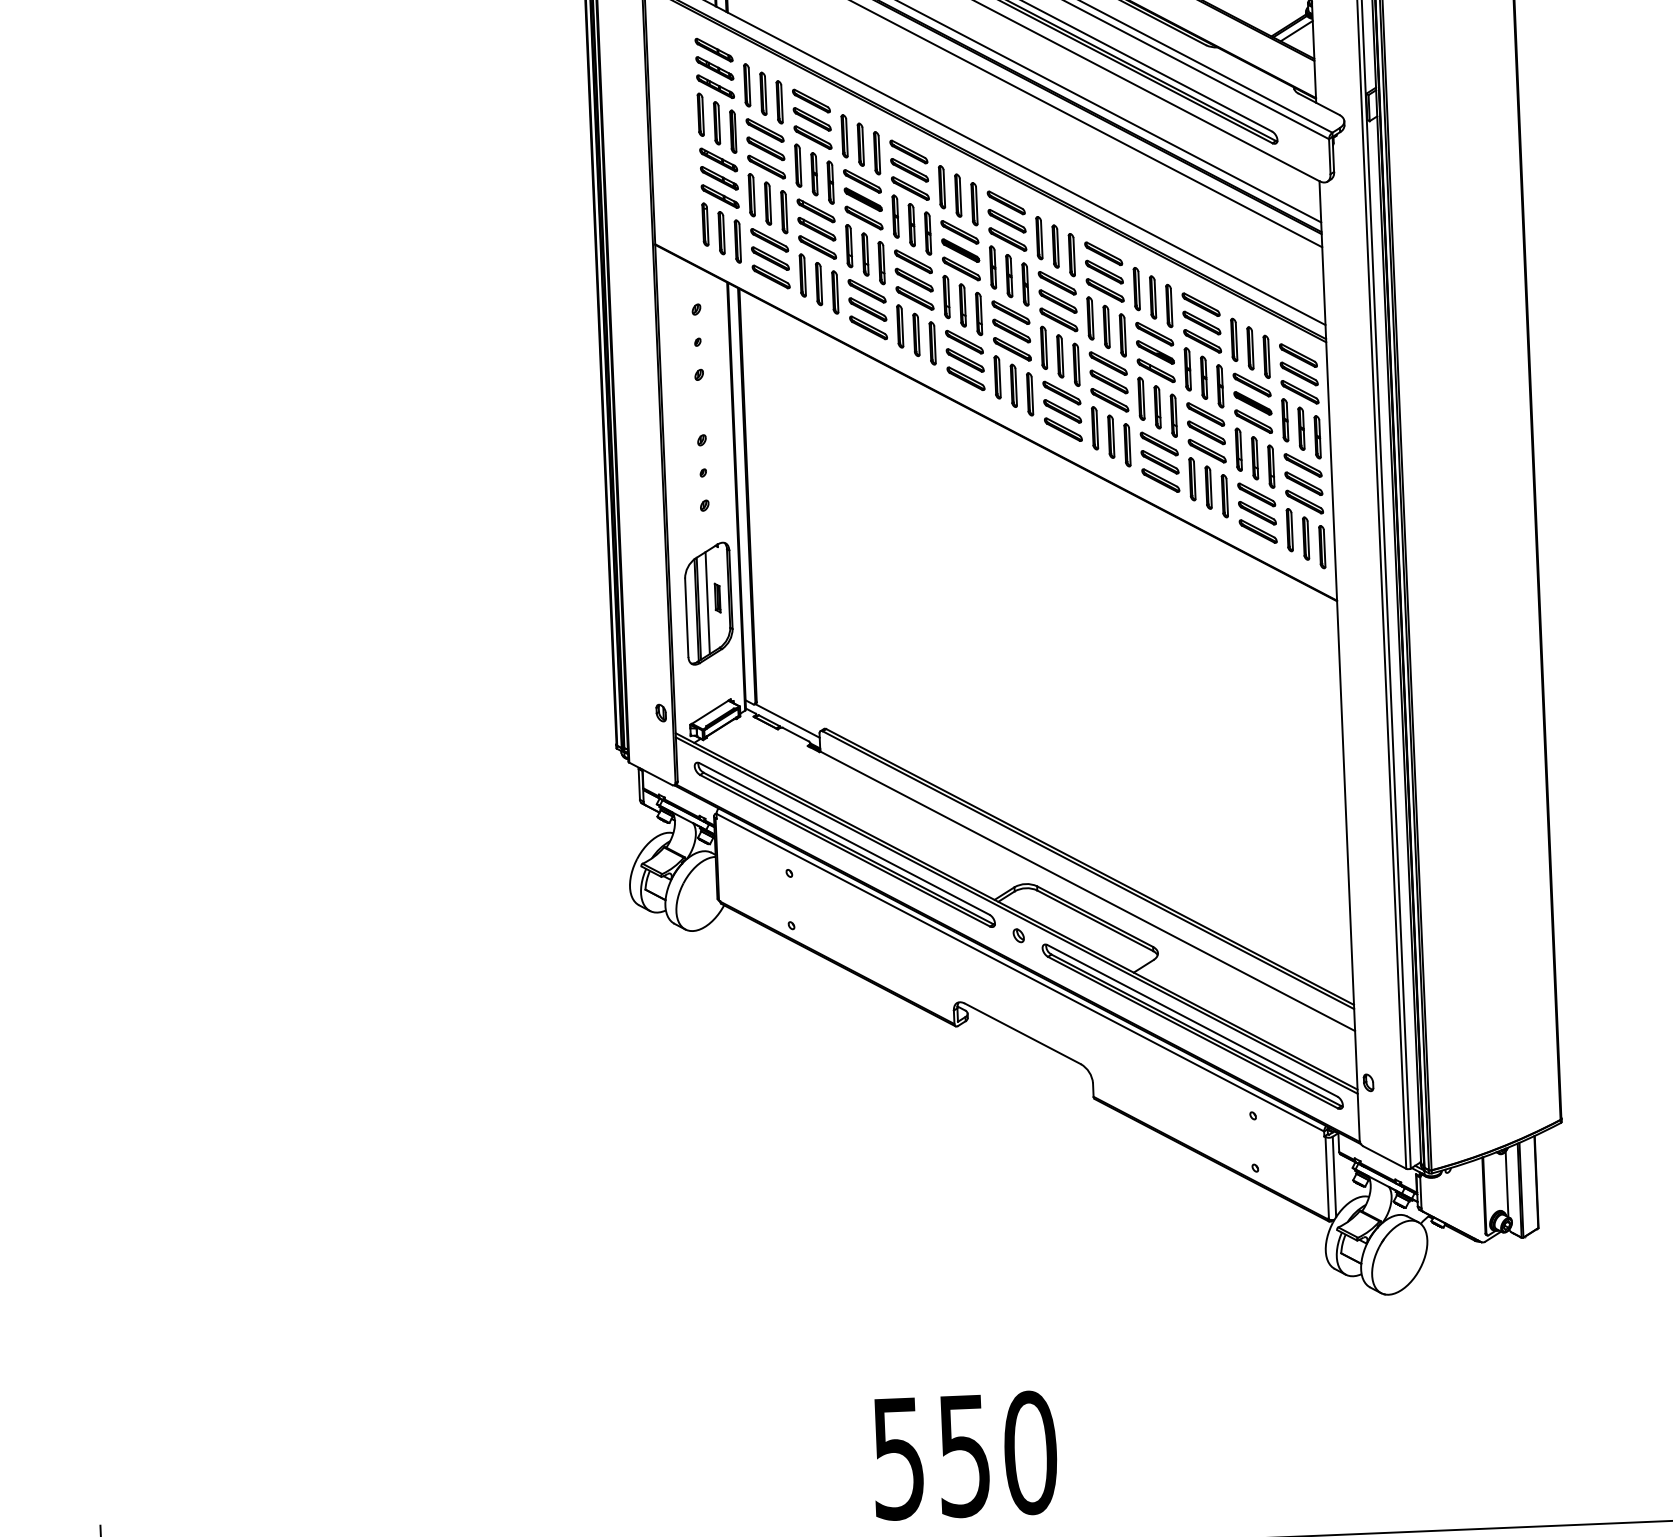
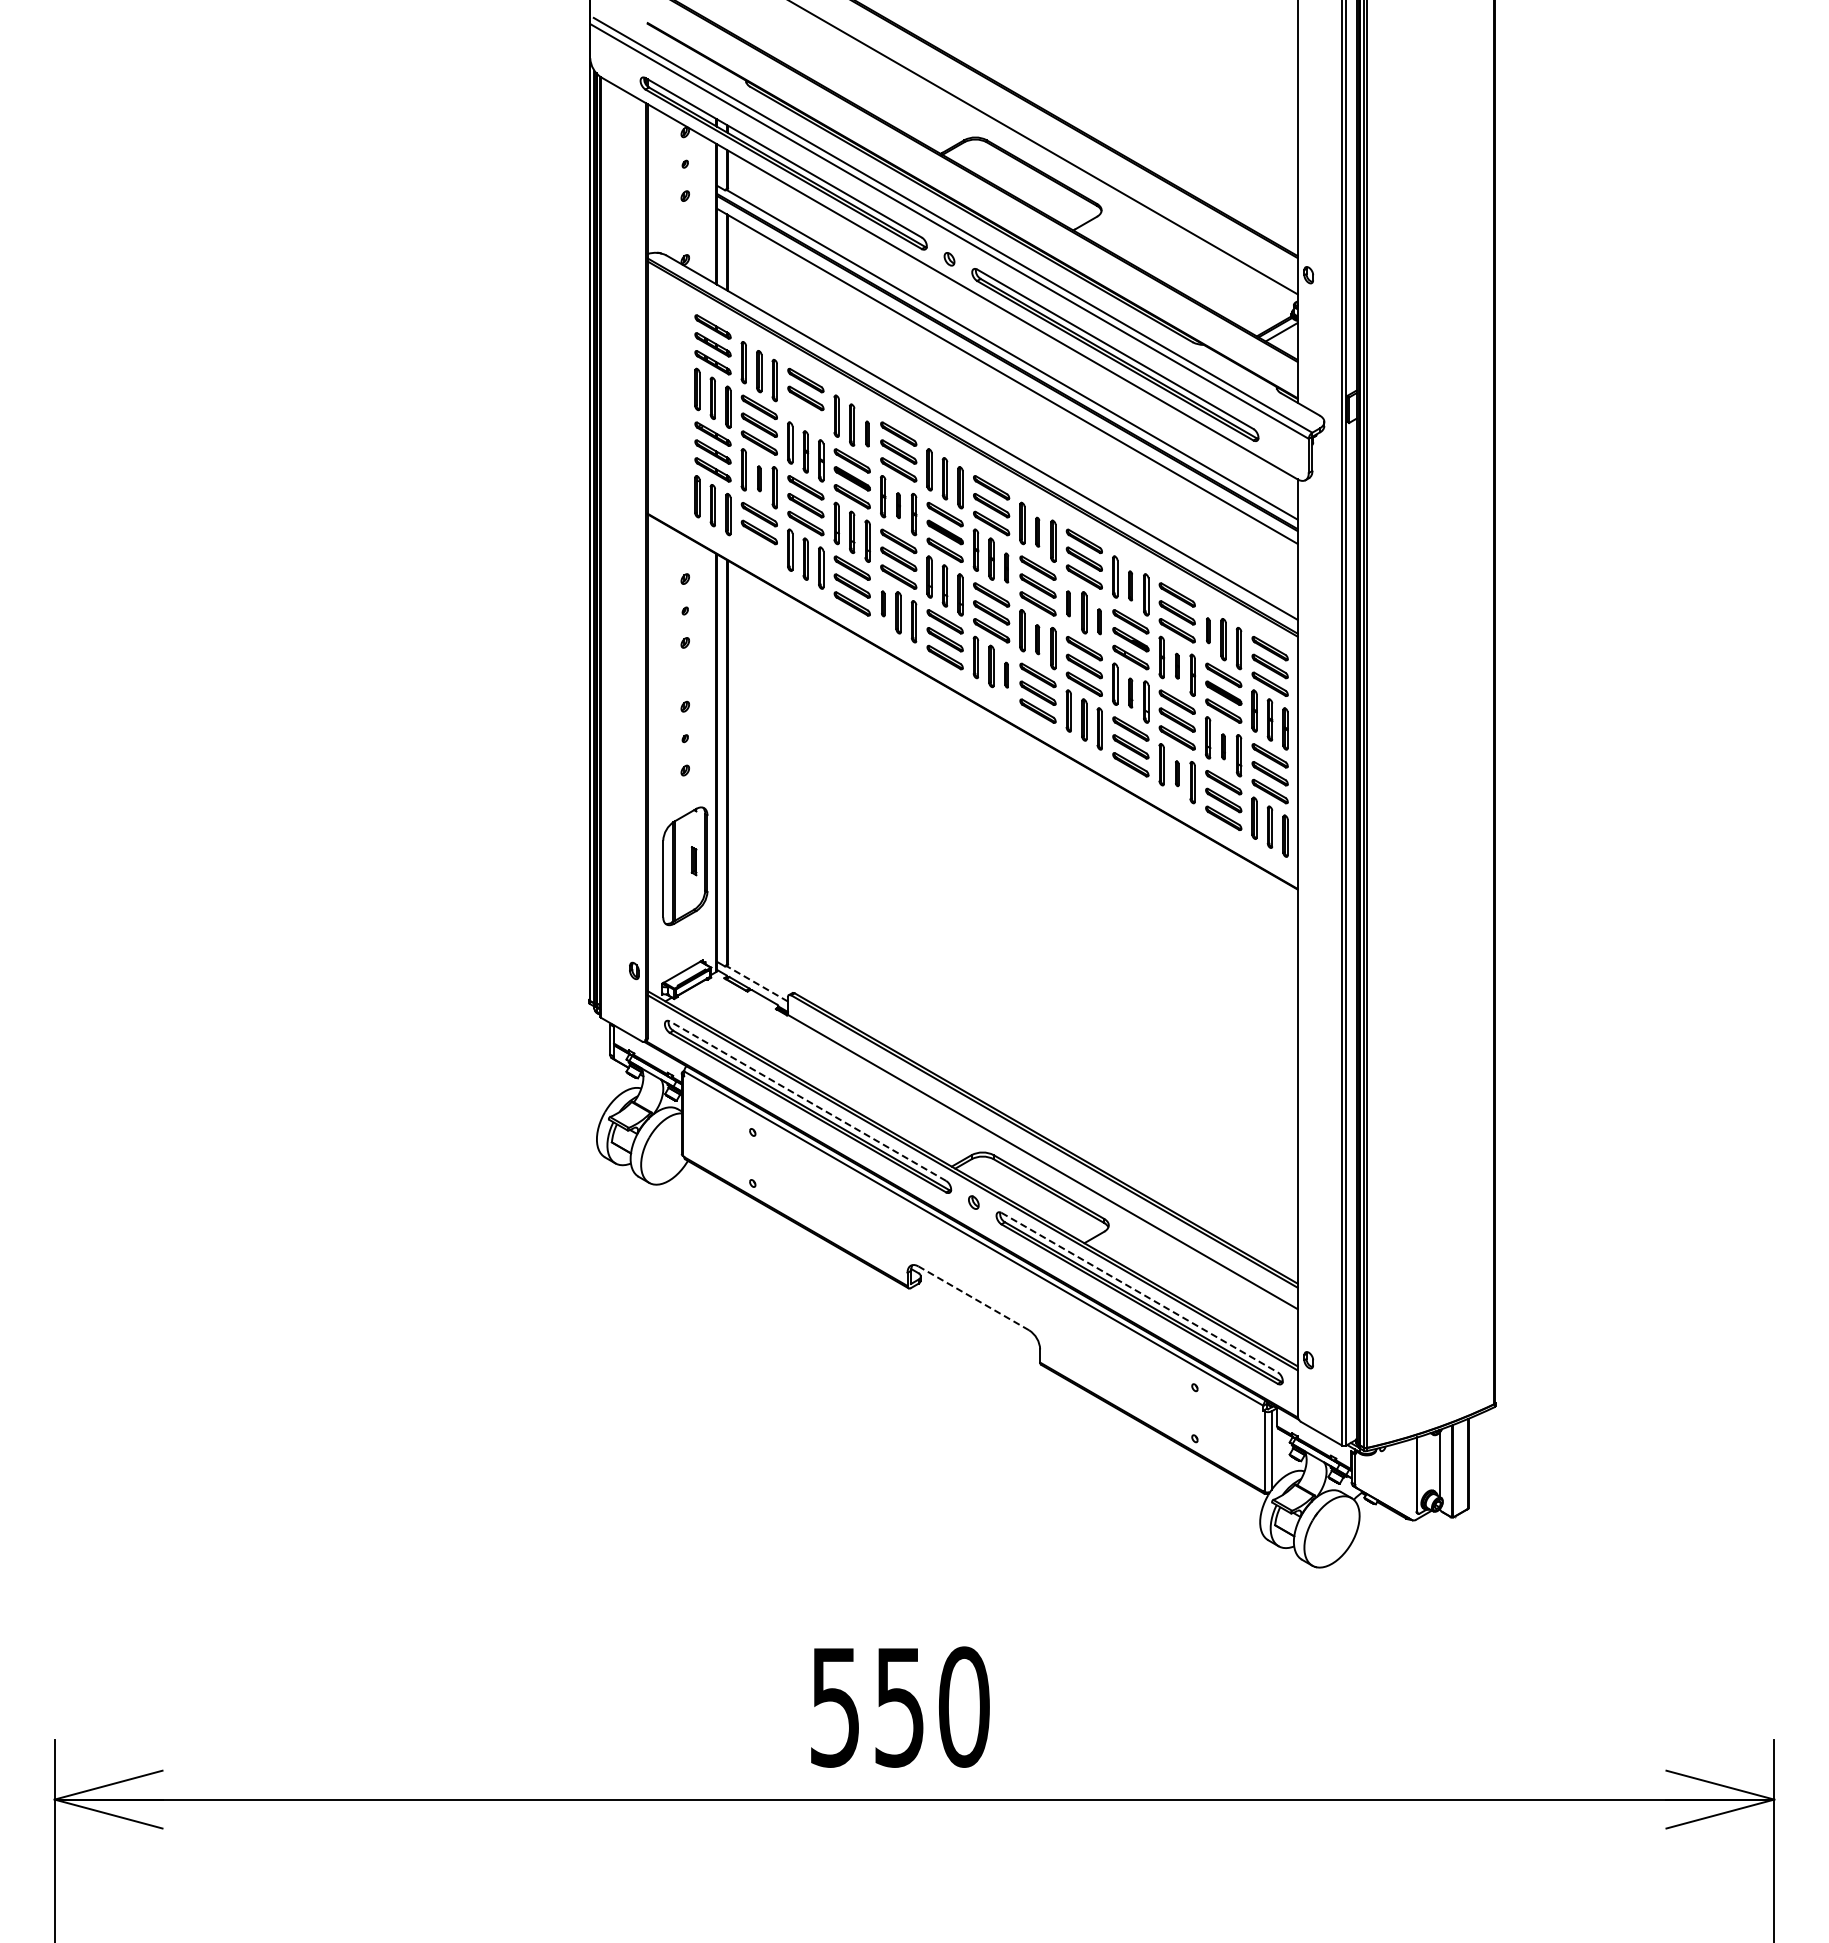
part: (812, 136) -> (805, 415), removed
part: (876, 152) -> (867, 433), size x0.6
part: (768, 203) -> (759, 478), size x0.6
part: (911, 225) -> (898, 505), size x0.6
part: (1055, 245) -> (1037, 531), size x0.7
part: (770, 276) -> (758, 549), removed
part: (1024, 283) -> (1006, 567), size x0.7
part: (1152, 297) -> (1130, 585), size x0.7
part: (1090, 318) -> (1068, 603), size x0.6
part: (900, 326) -> (883, 603), size x0.6
part: (1122, 335) -> (1099, 621), size x0.6
part: (1234, 339) -> (1208, 630), size x0.6
part: (1059, 356) -> (1037, 639), size x0.7
part: (1204, 376) -> (1177, 665), size x0.6
part: (1029, 393) -> (1006, 674), size x0.6
part: (1157, 406) -> (1130, 692), size x0.7
part: (1254, 457) -> (1223, 746), size x0.6
part: (1208, 487) -> (1177, 773), size x0.6
line: (707, 602) -> (684, 865), removed
line: (786, 720) -> (756, 983), solid -> dashed
line: (845, 839) -> (808, 1101), solid -> dashed
line: (1192, 1020) -> (1139, 1292), solid -> dashed
line: (1022, 1034) -> (973, 1298), solid -> dashed

